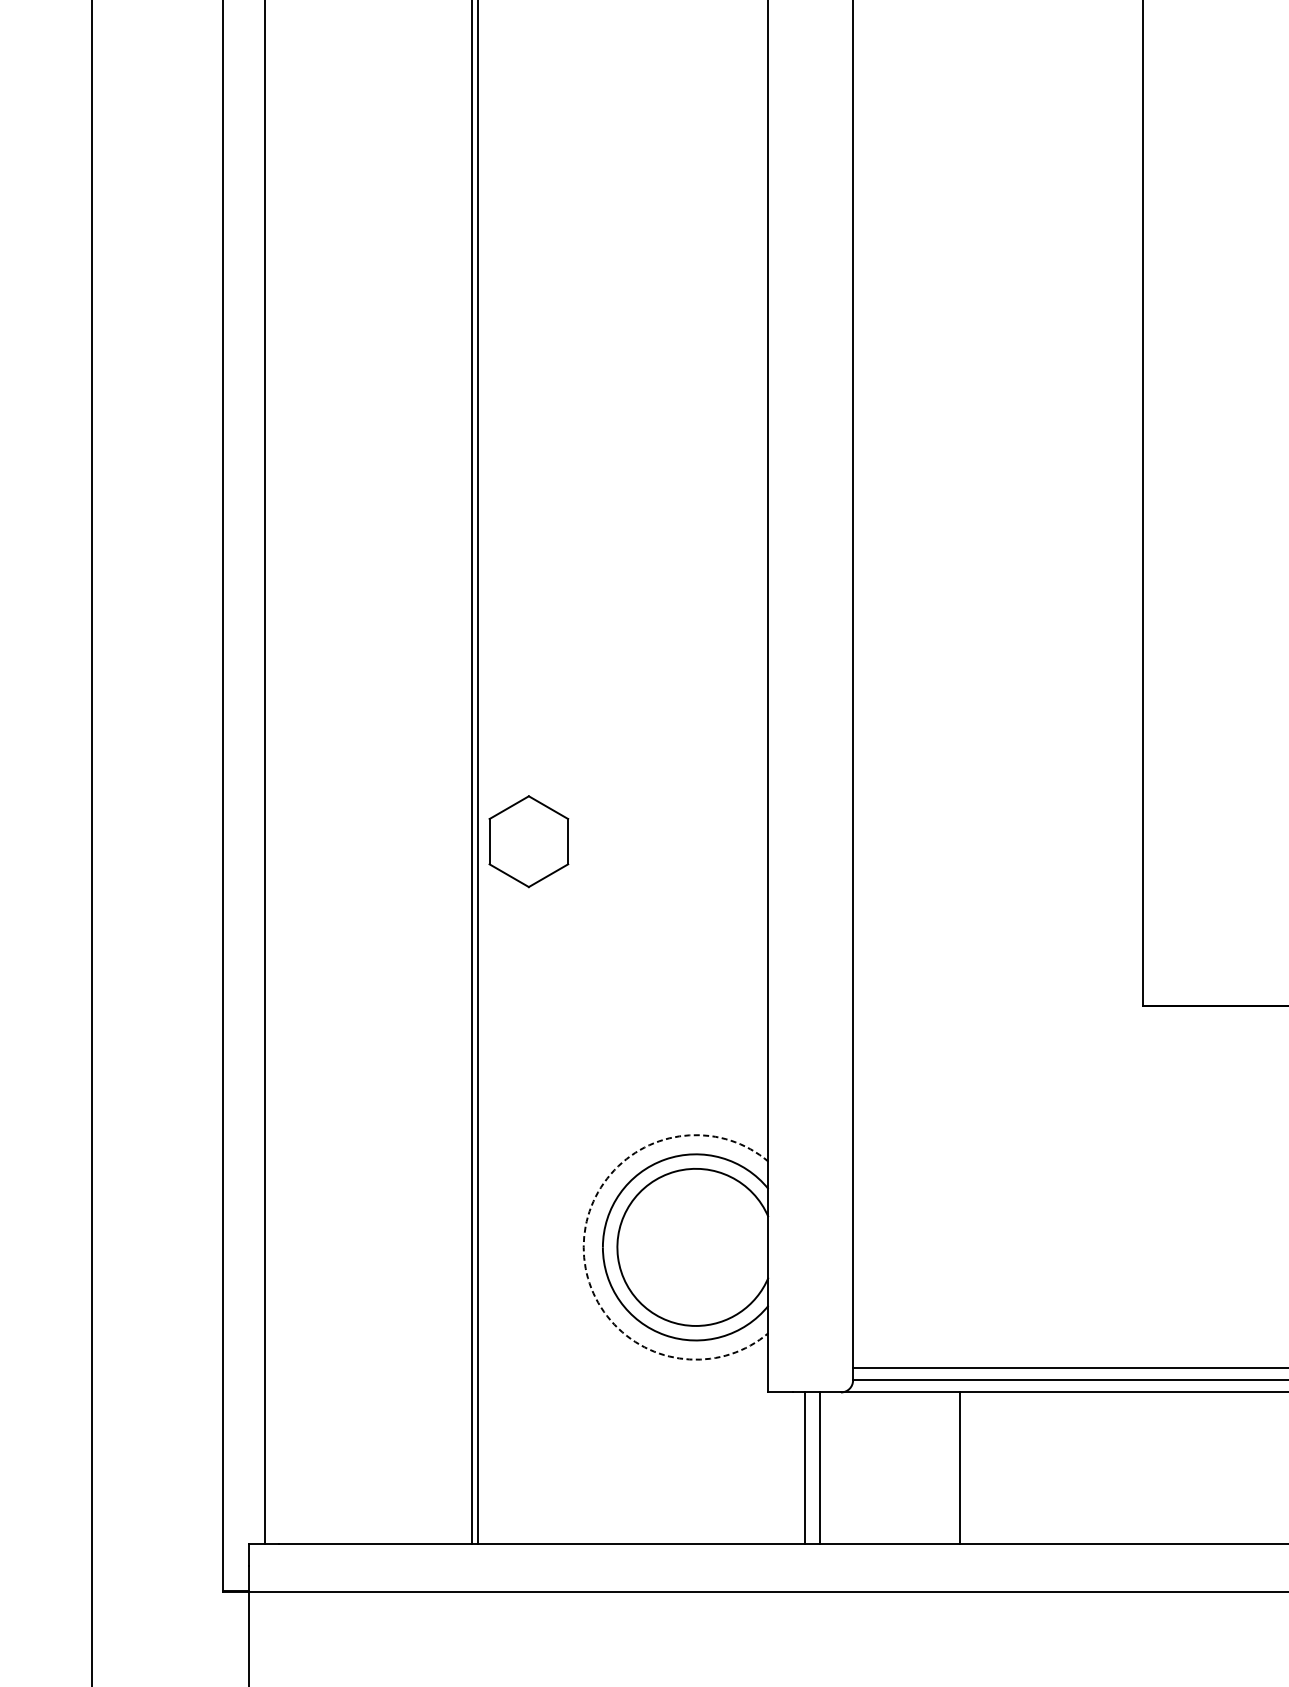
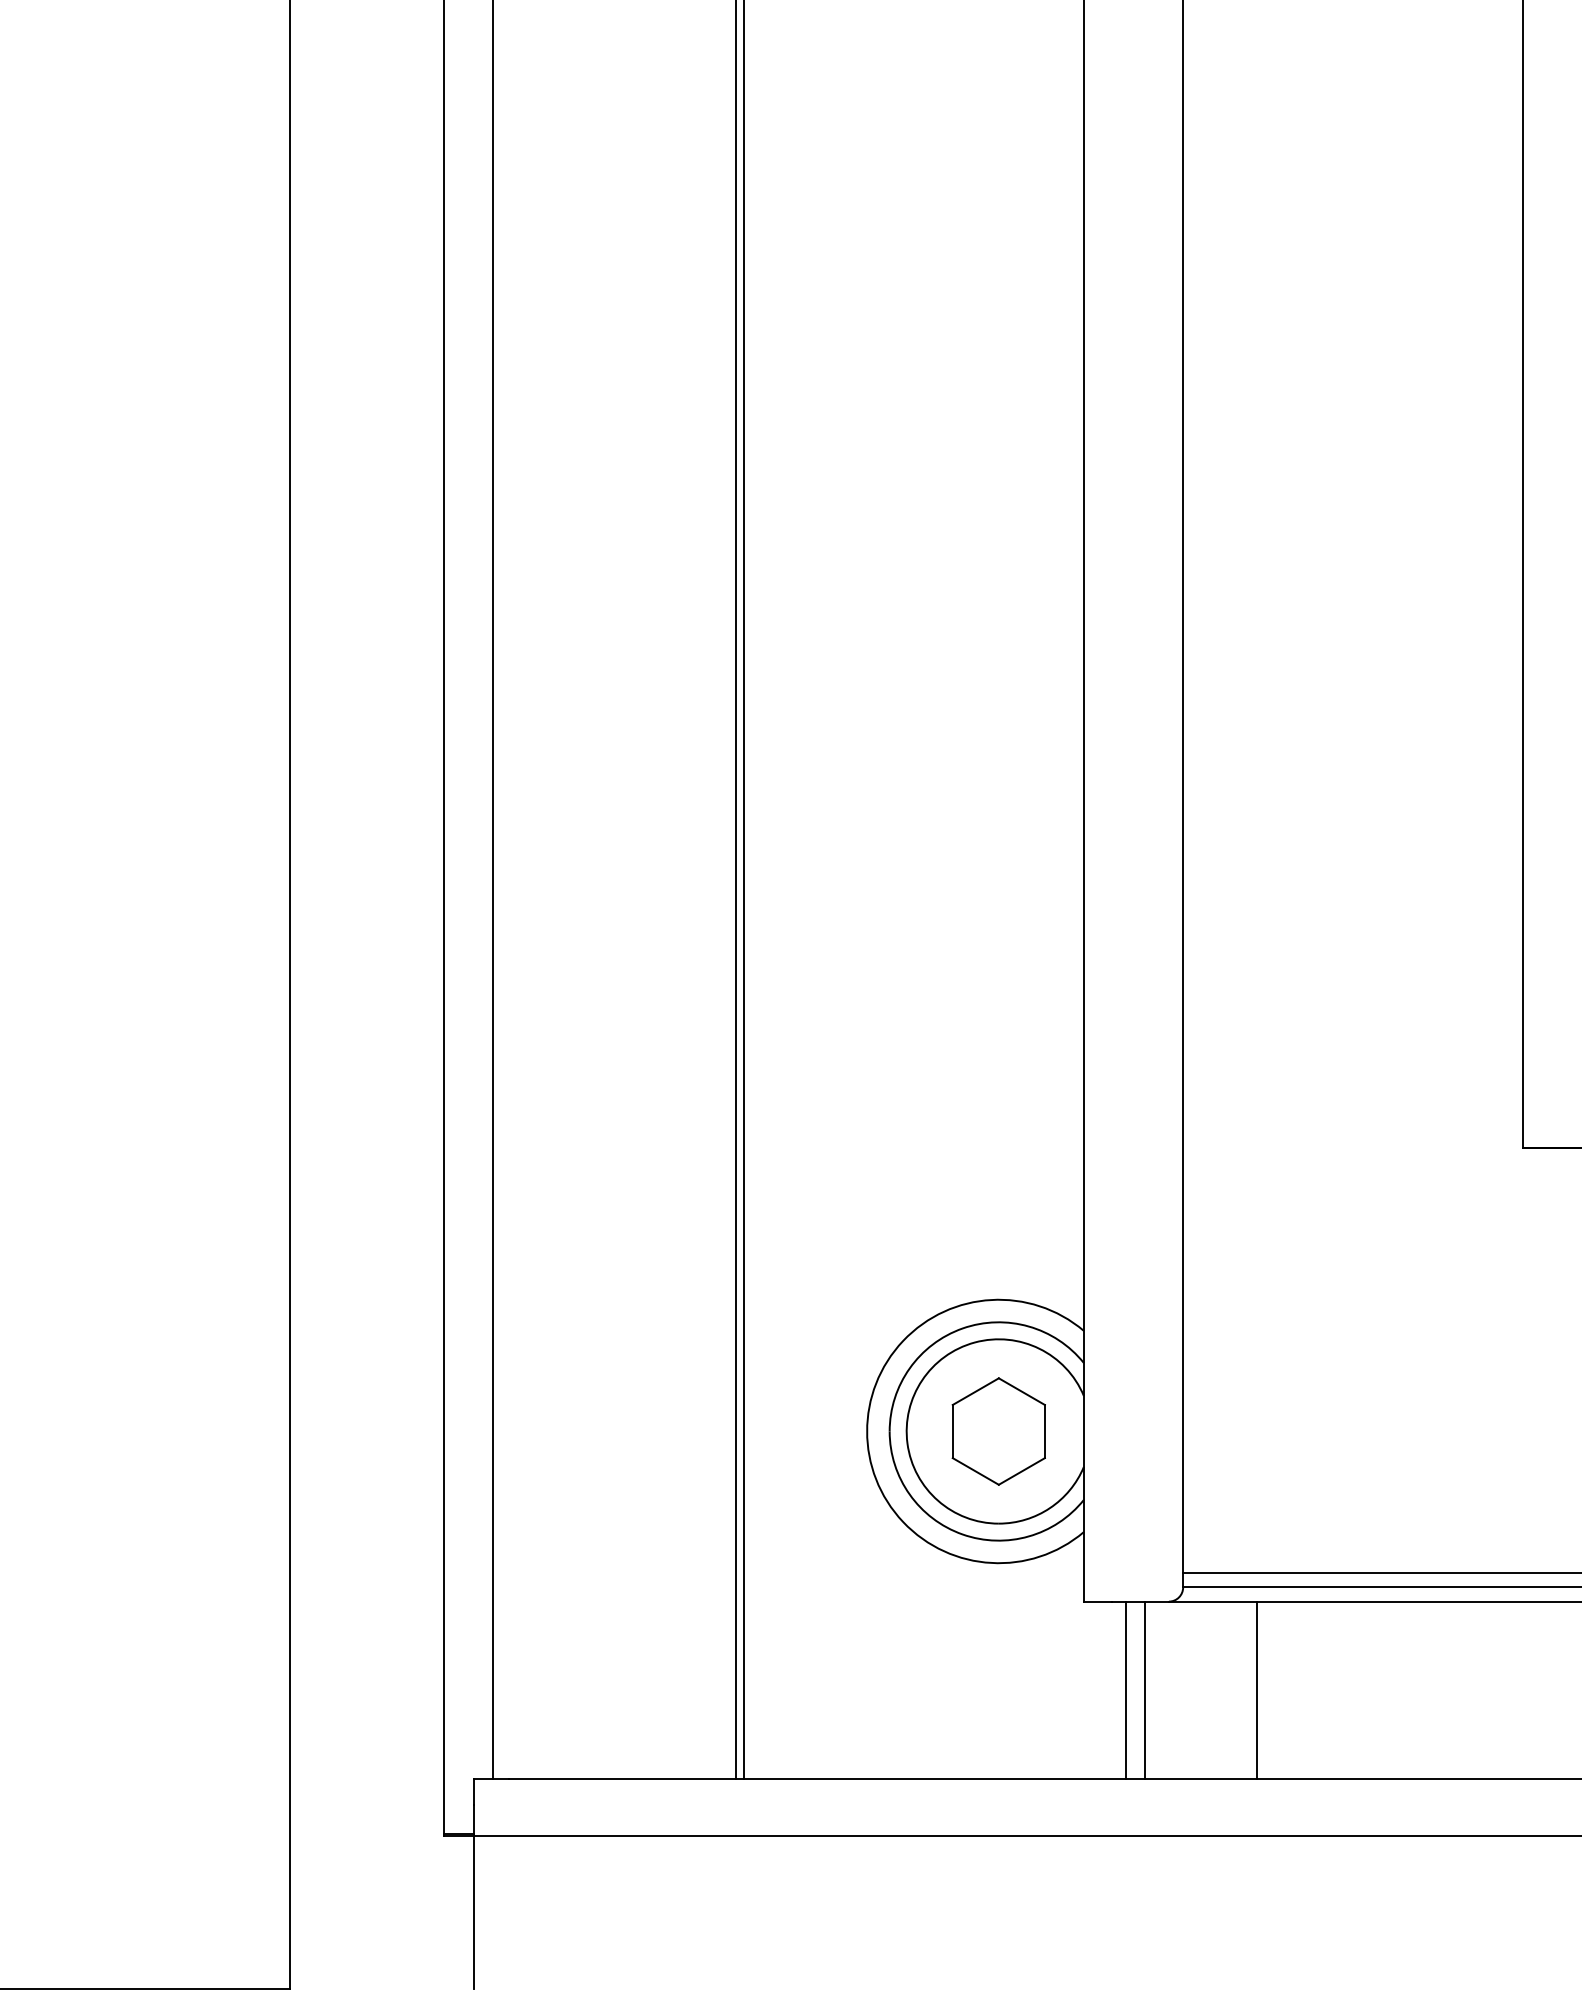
part: (528, 841) -> (998, 1431), moved
arc: (584, 1247) -> (867, 1431), dashed -> solid
line: (959, 1467) -> (1256, 1689), moved

